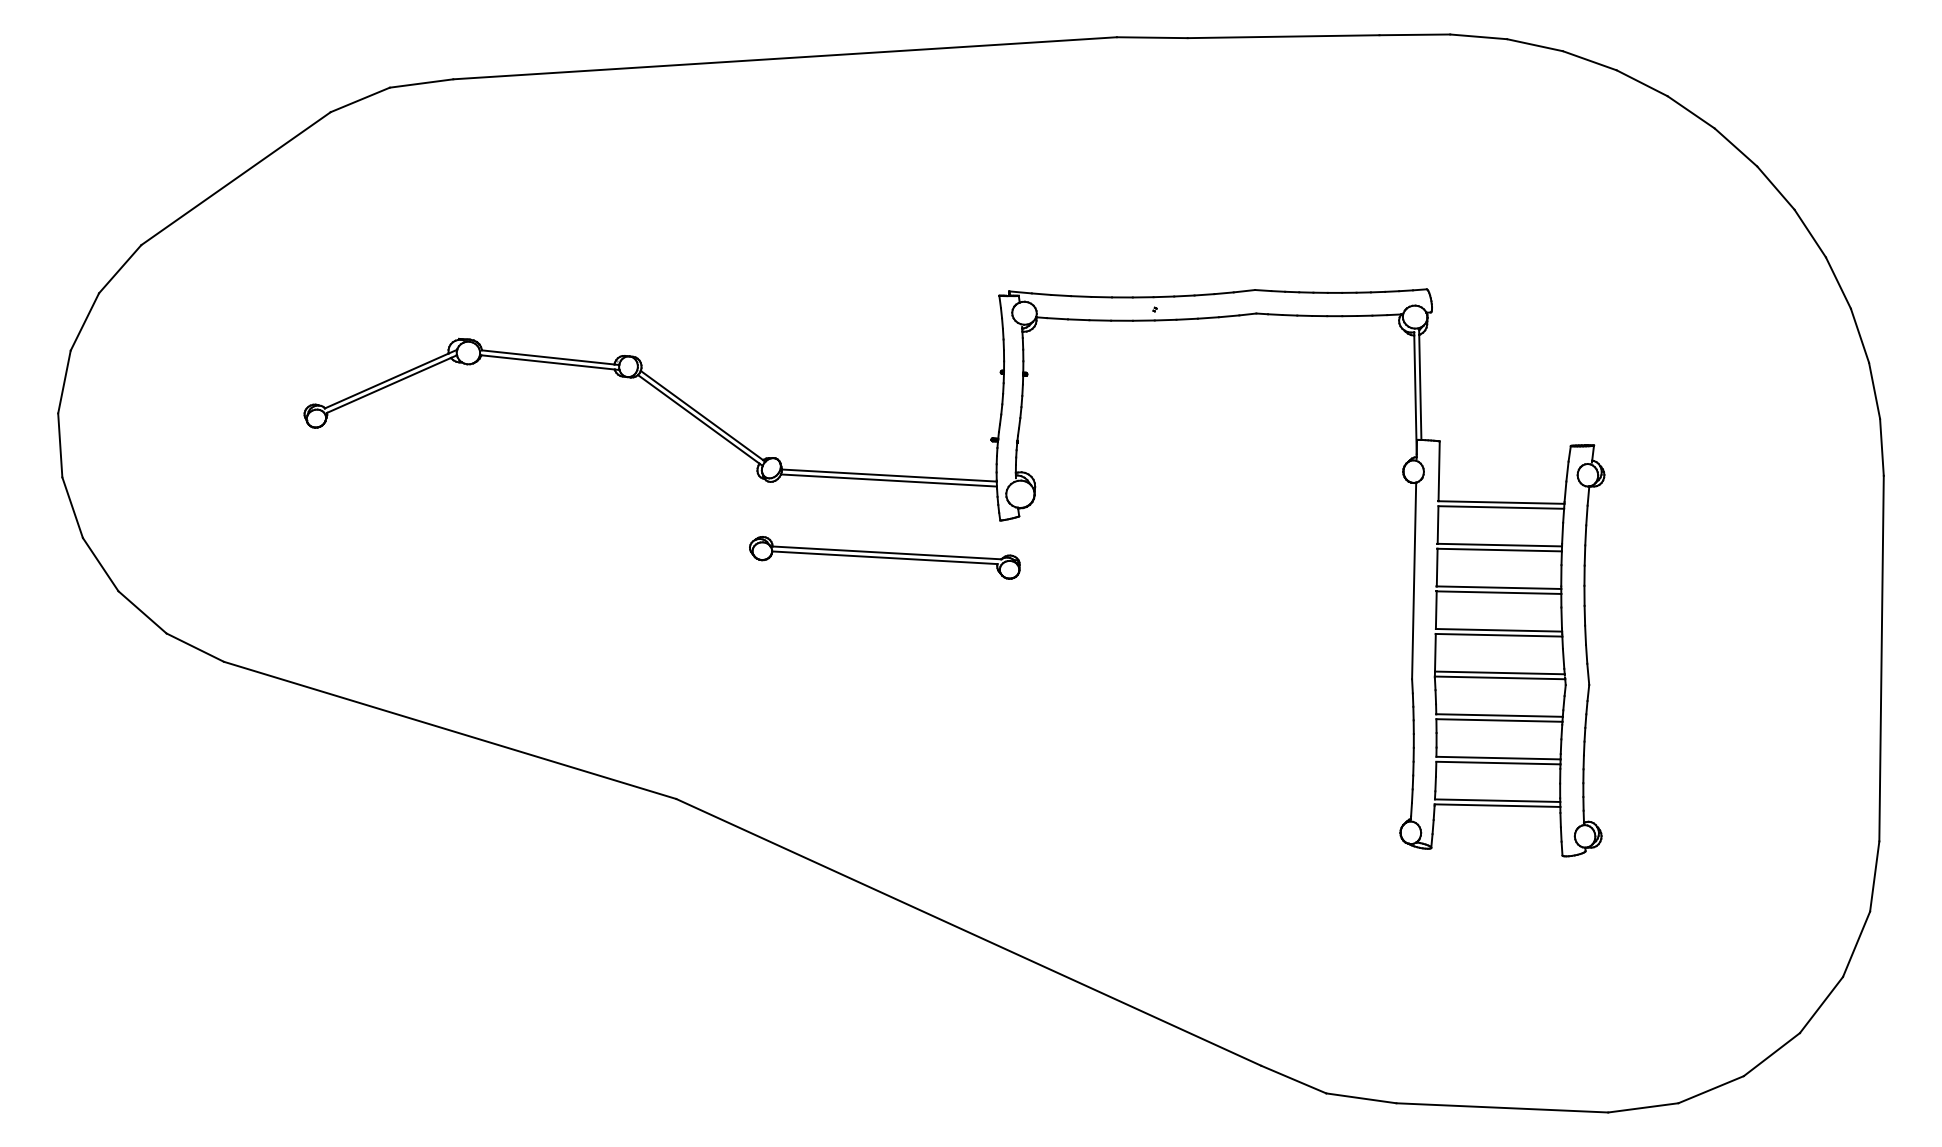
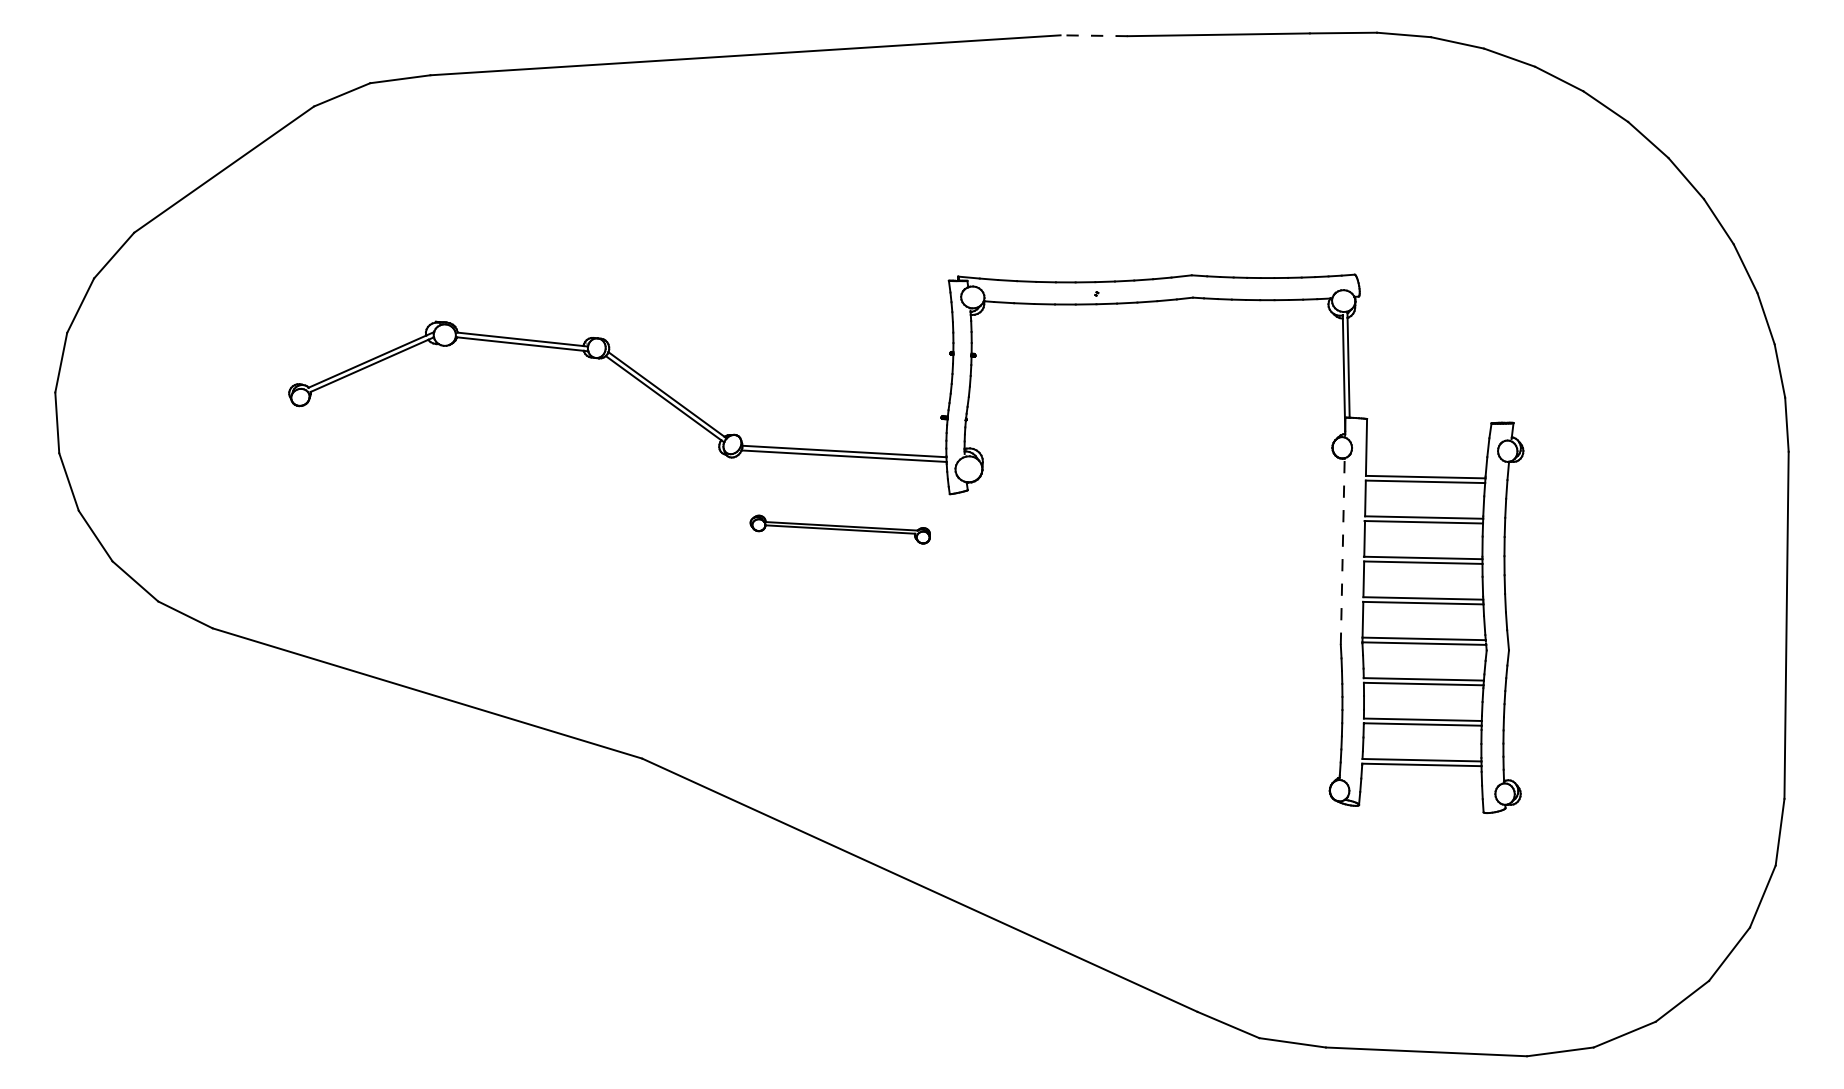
line: (1152, 37) -> (1094, 35), solid -> dashed
part: (885, 557) -> (840, 529), size x0.7
line: (1413, 580) -> (1342, 551), solid -> dashed

